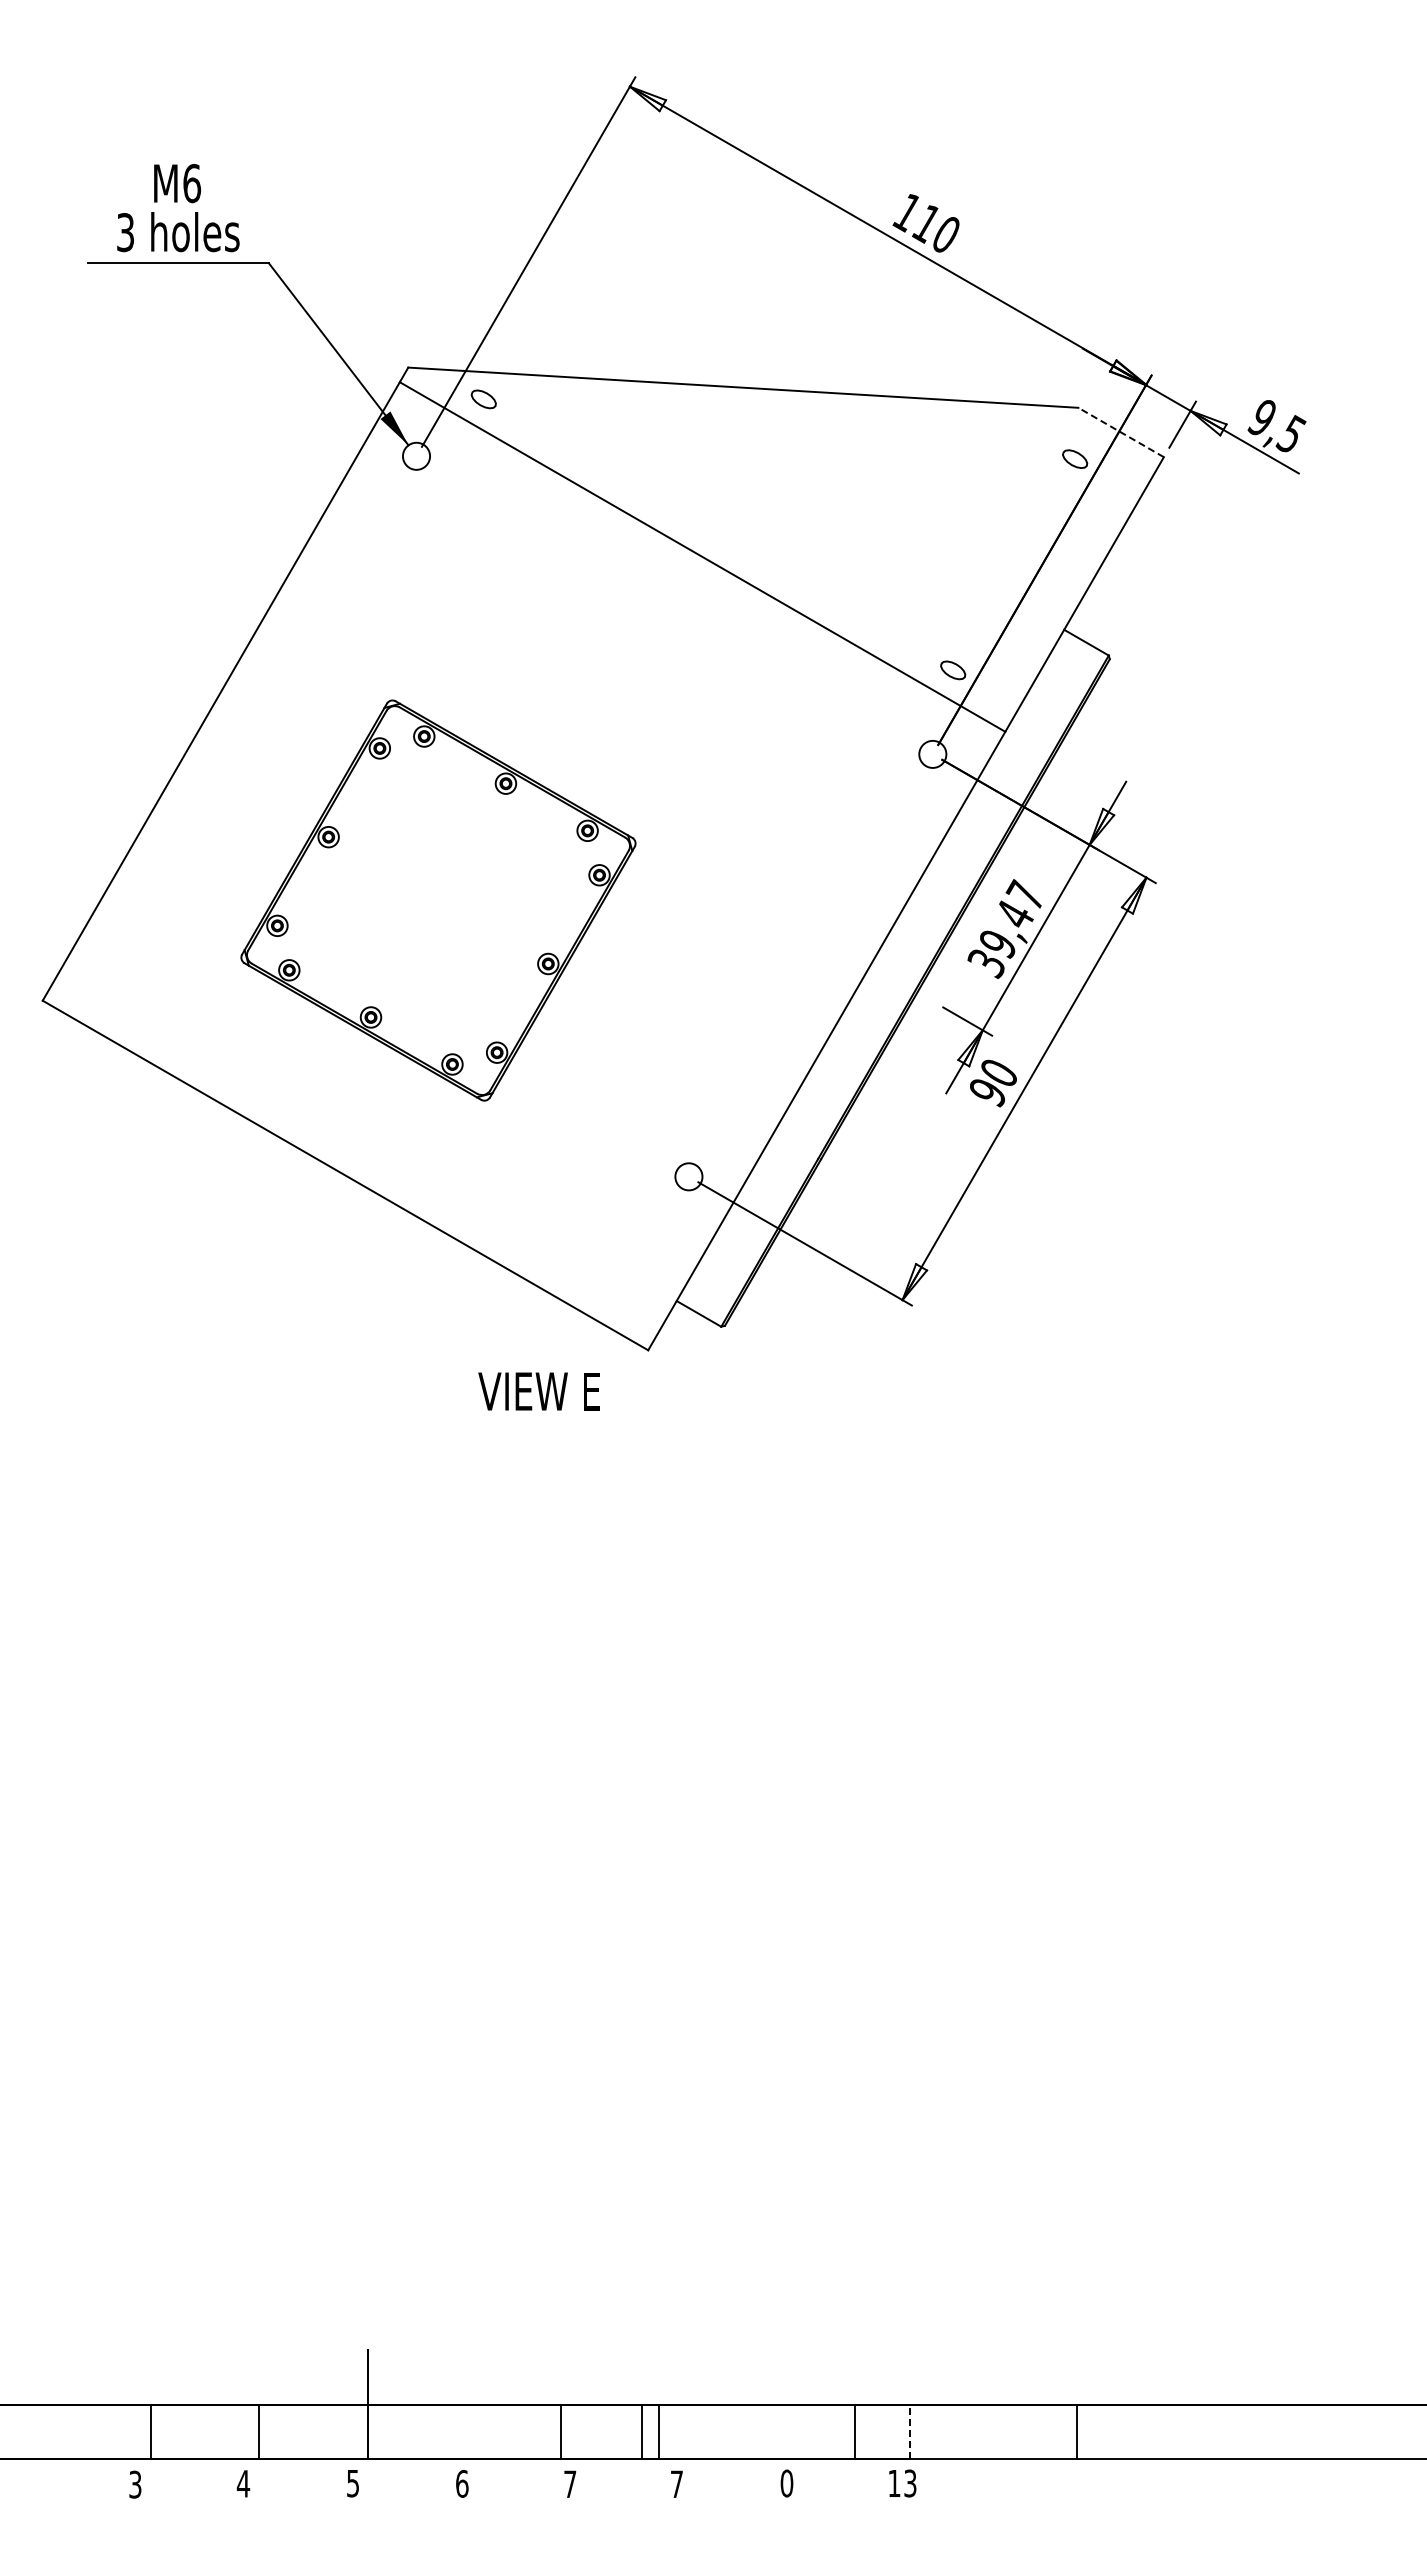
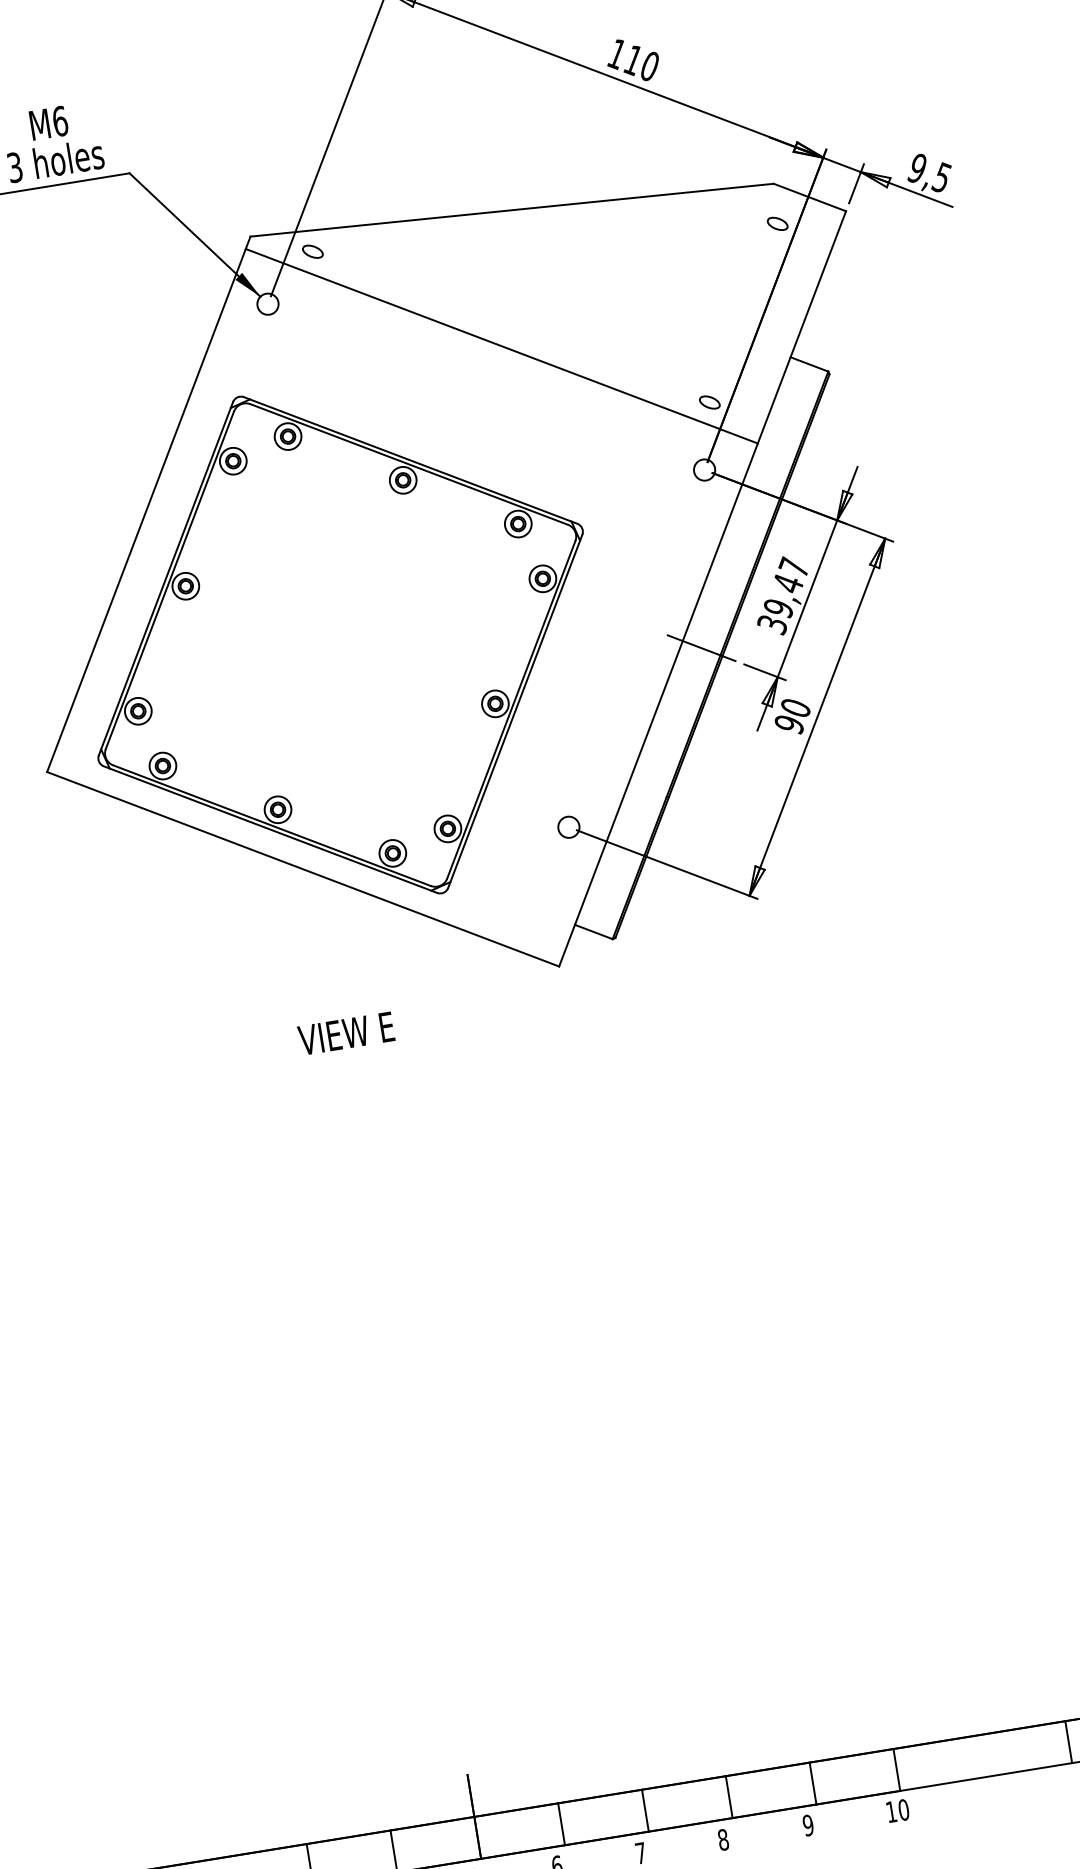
line: (1120, 432) -> (809, 197), dashed -> solid
part: (438, 900) -> (340, 644), size x1.67
line: (892, 978) -> (701, 648), added
text: (538, 1391) -> (345, 1033), moved
line: (561, 2431) -> (561, 1824), moved
line: (642, 2431) -> (729, 1796), moved
line: (658, 2431) -> (645, 1810), moved
line: (855, 2431) -> (813, 1783), moved
line: (909, 2431) -> (896, 1769), dashed -> solid
line: (1077, 2431) -> (1069, 1741), moved
text: (786, 2483) -> (808, 1825), 0 -> 9
text: (910, 2483) -> (903, 1810), 13 -> 10
text: (676, 2484) -> (723, 1840), 7 -> 8

